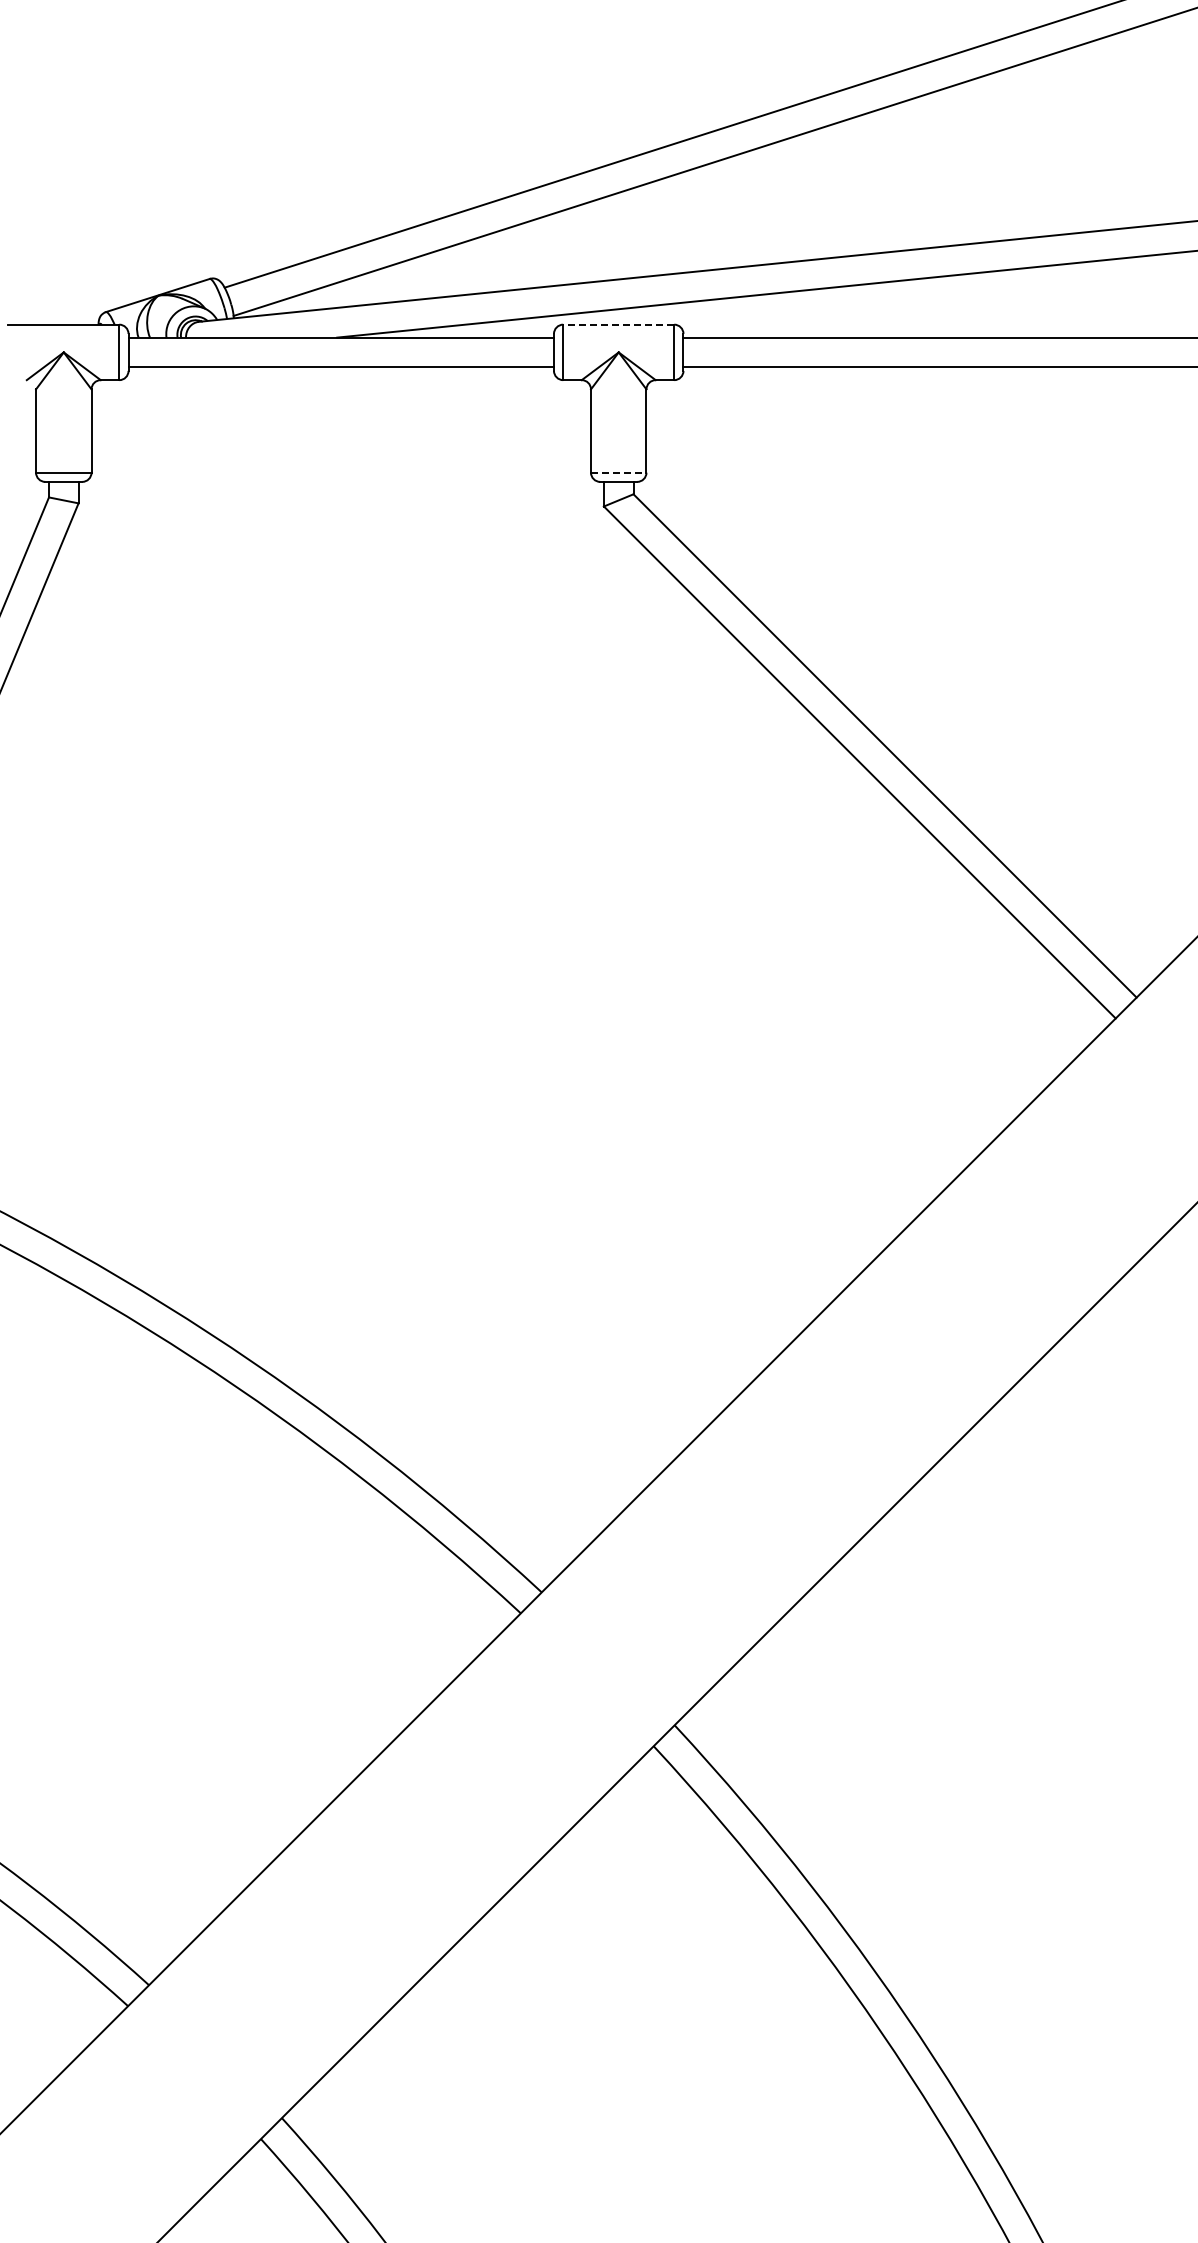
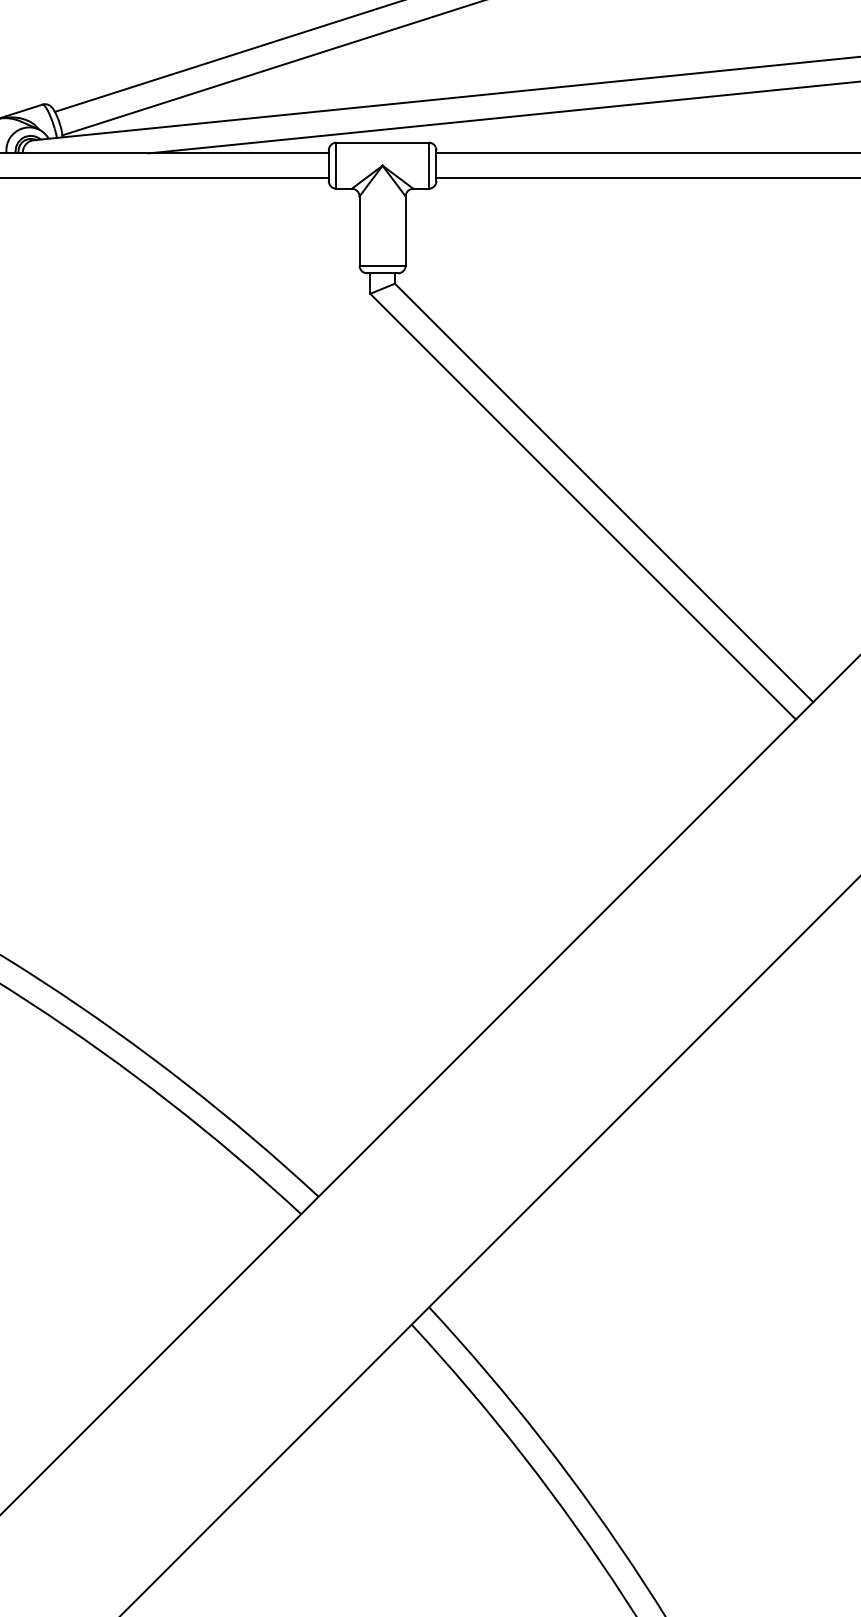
line: (618, 324) -> (382, 142), dashed -> solid
line: (618, 472) -> (382, 265), dashed -> solid

